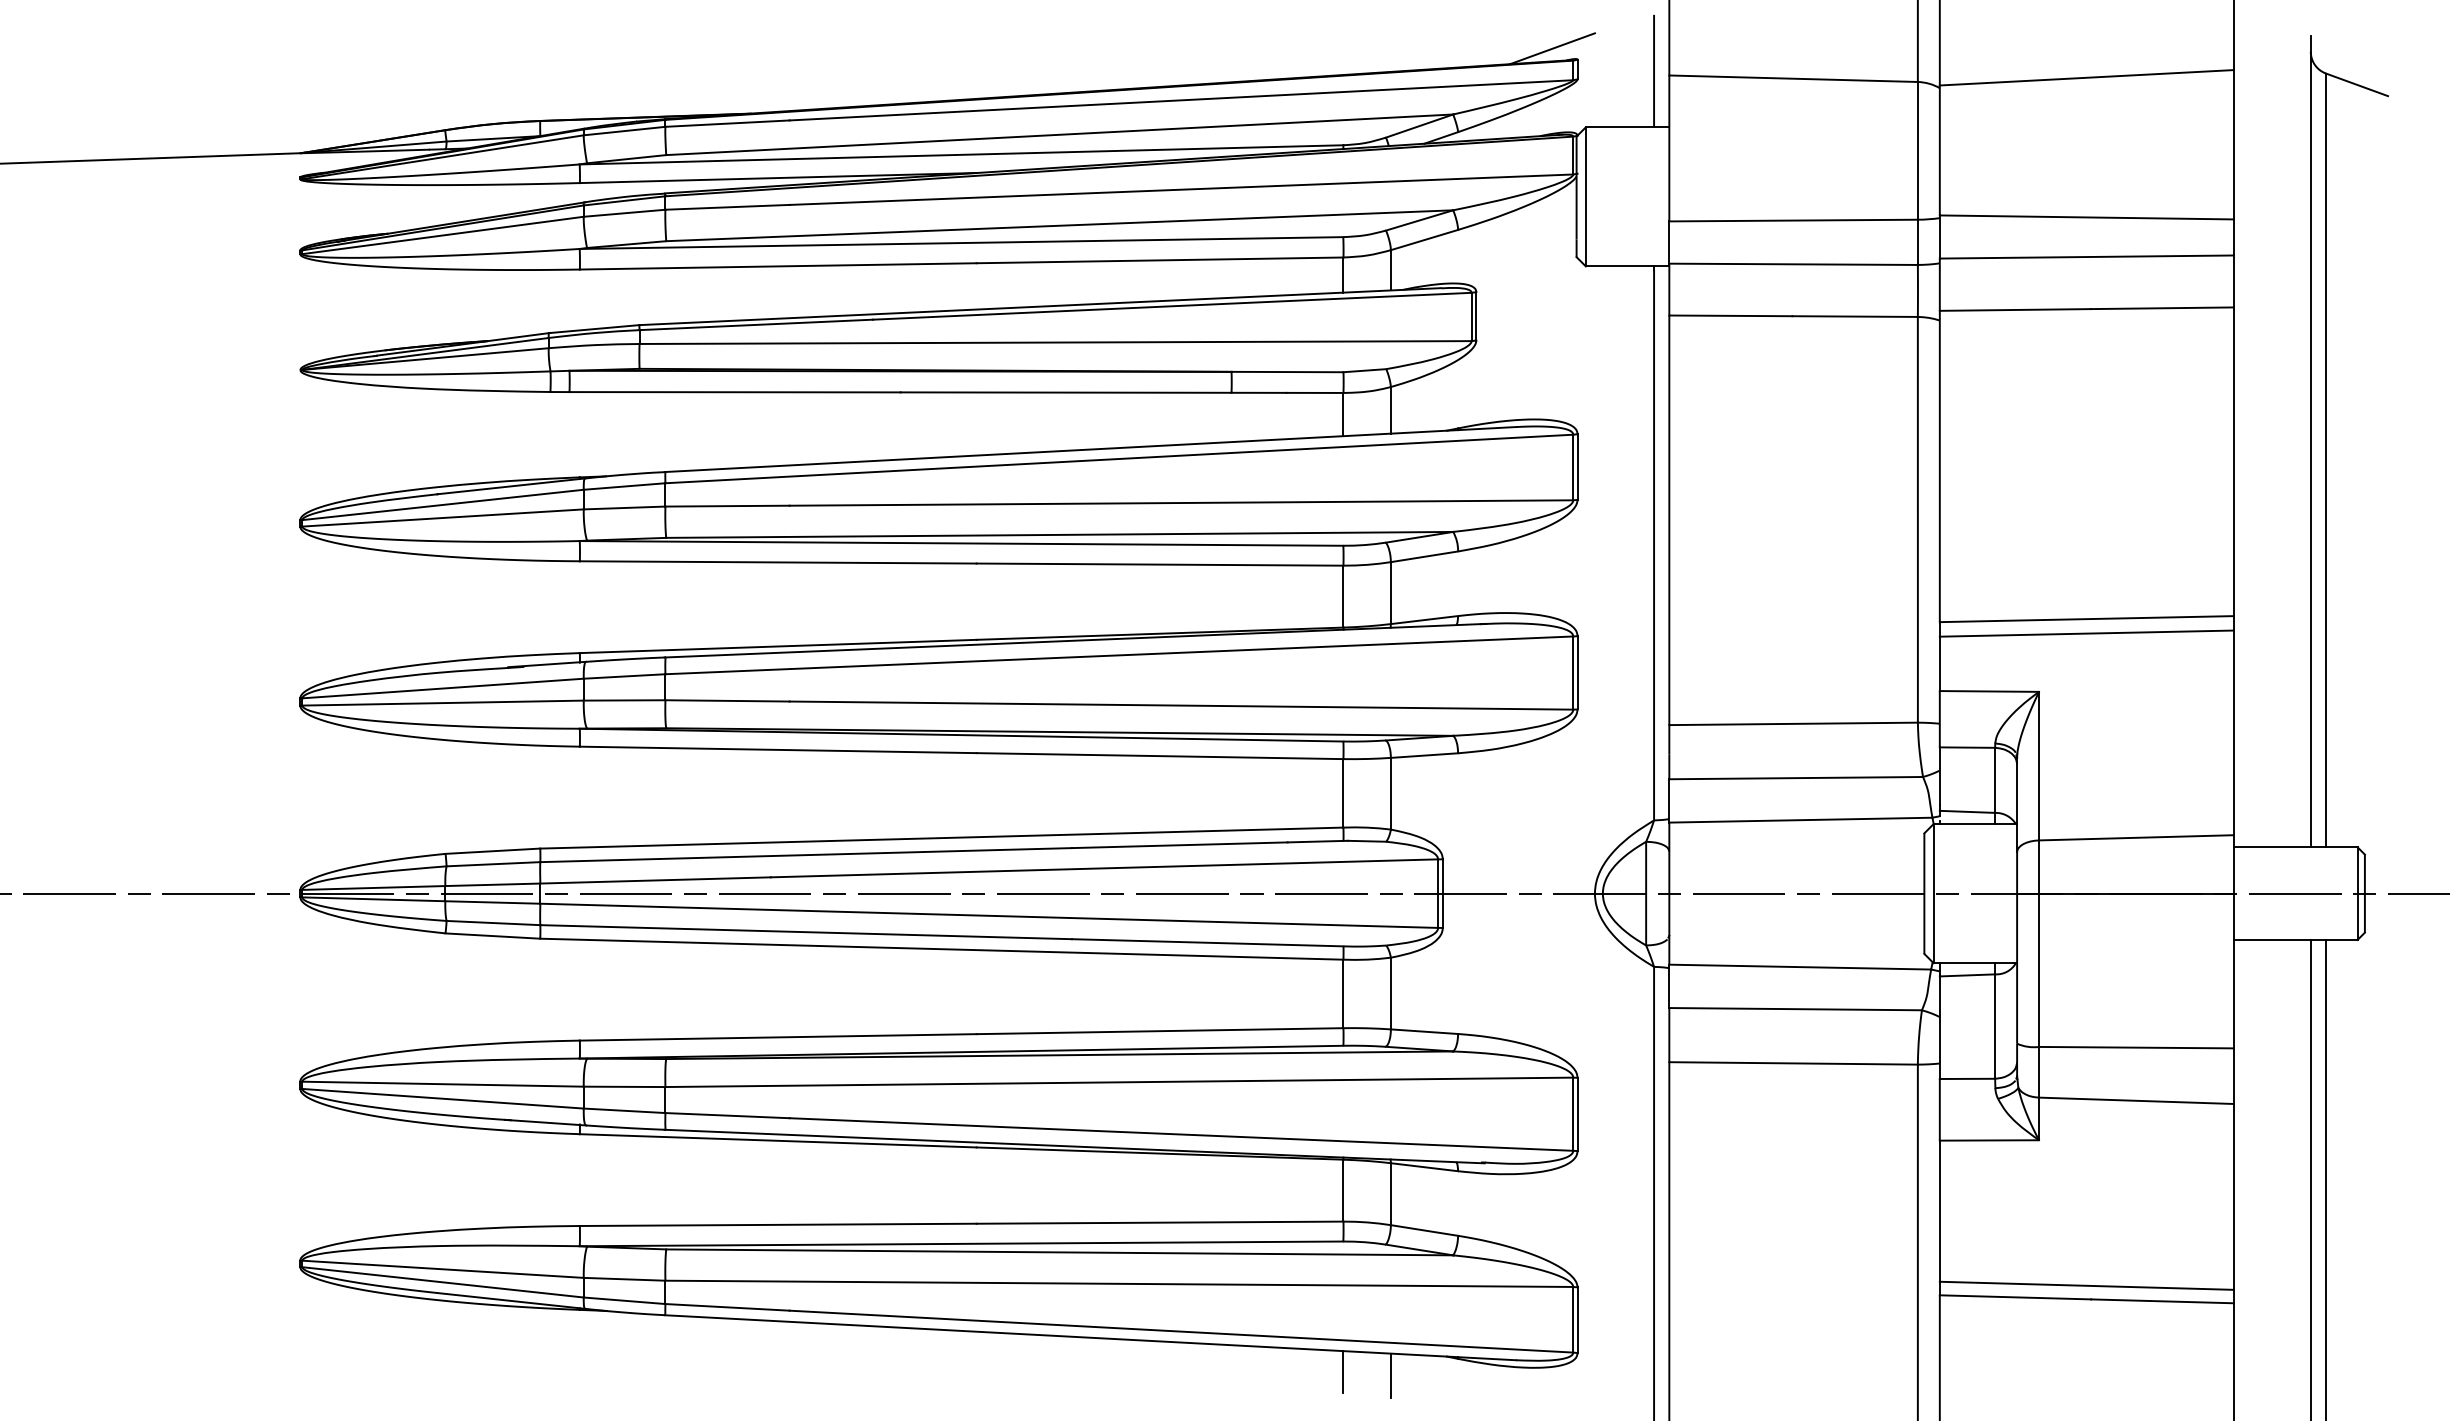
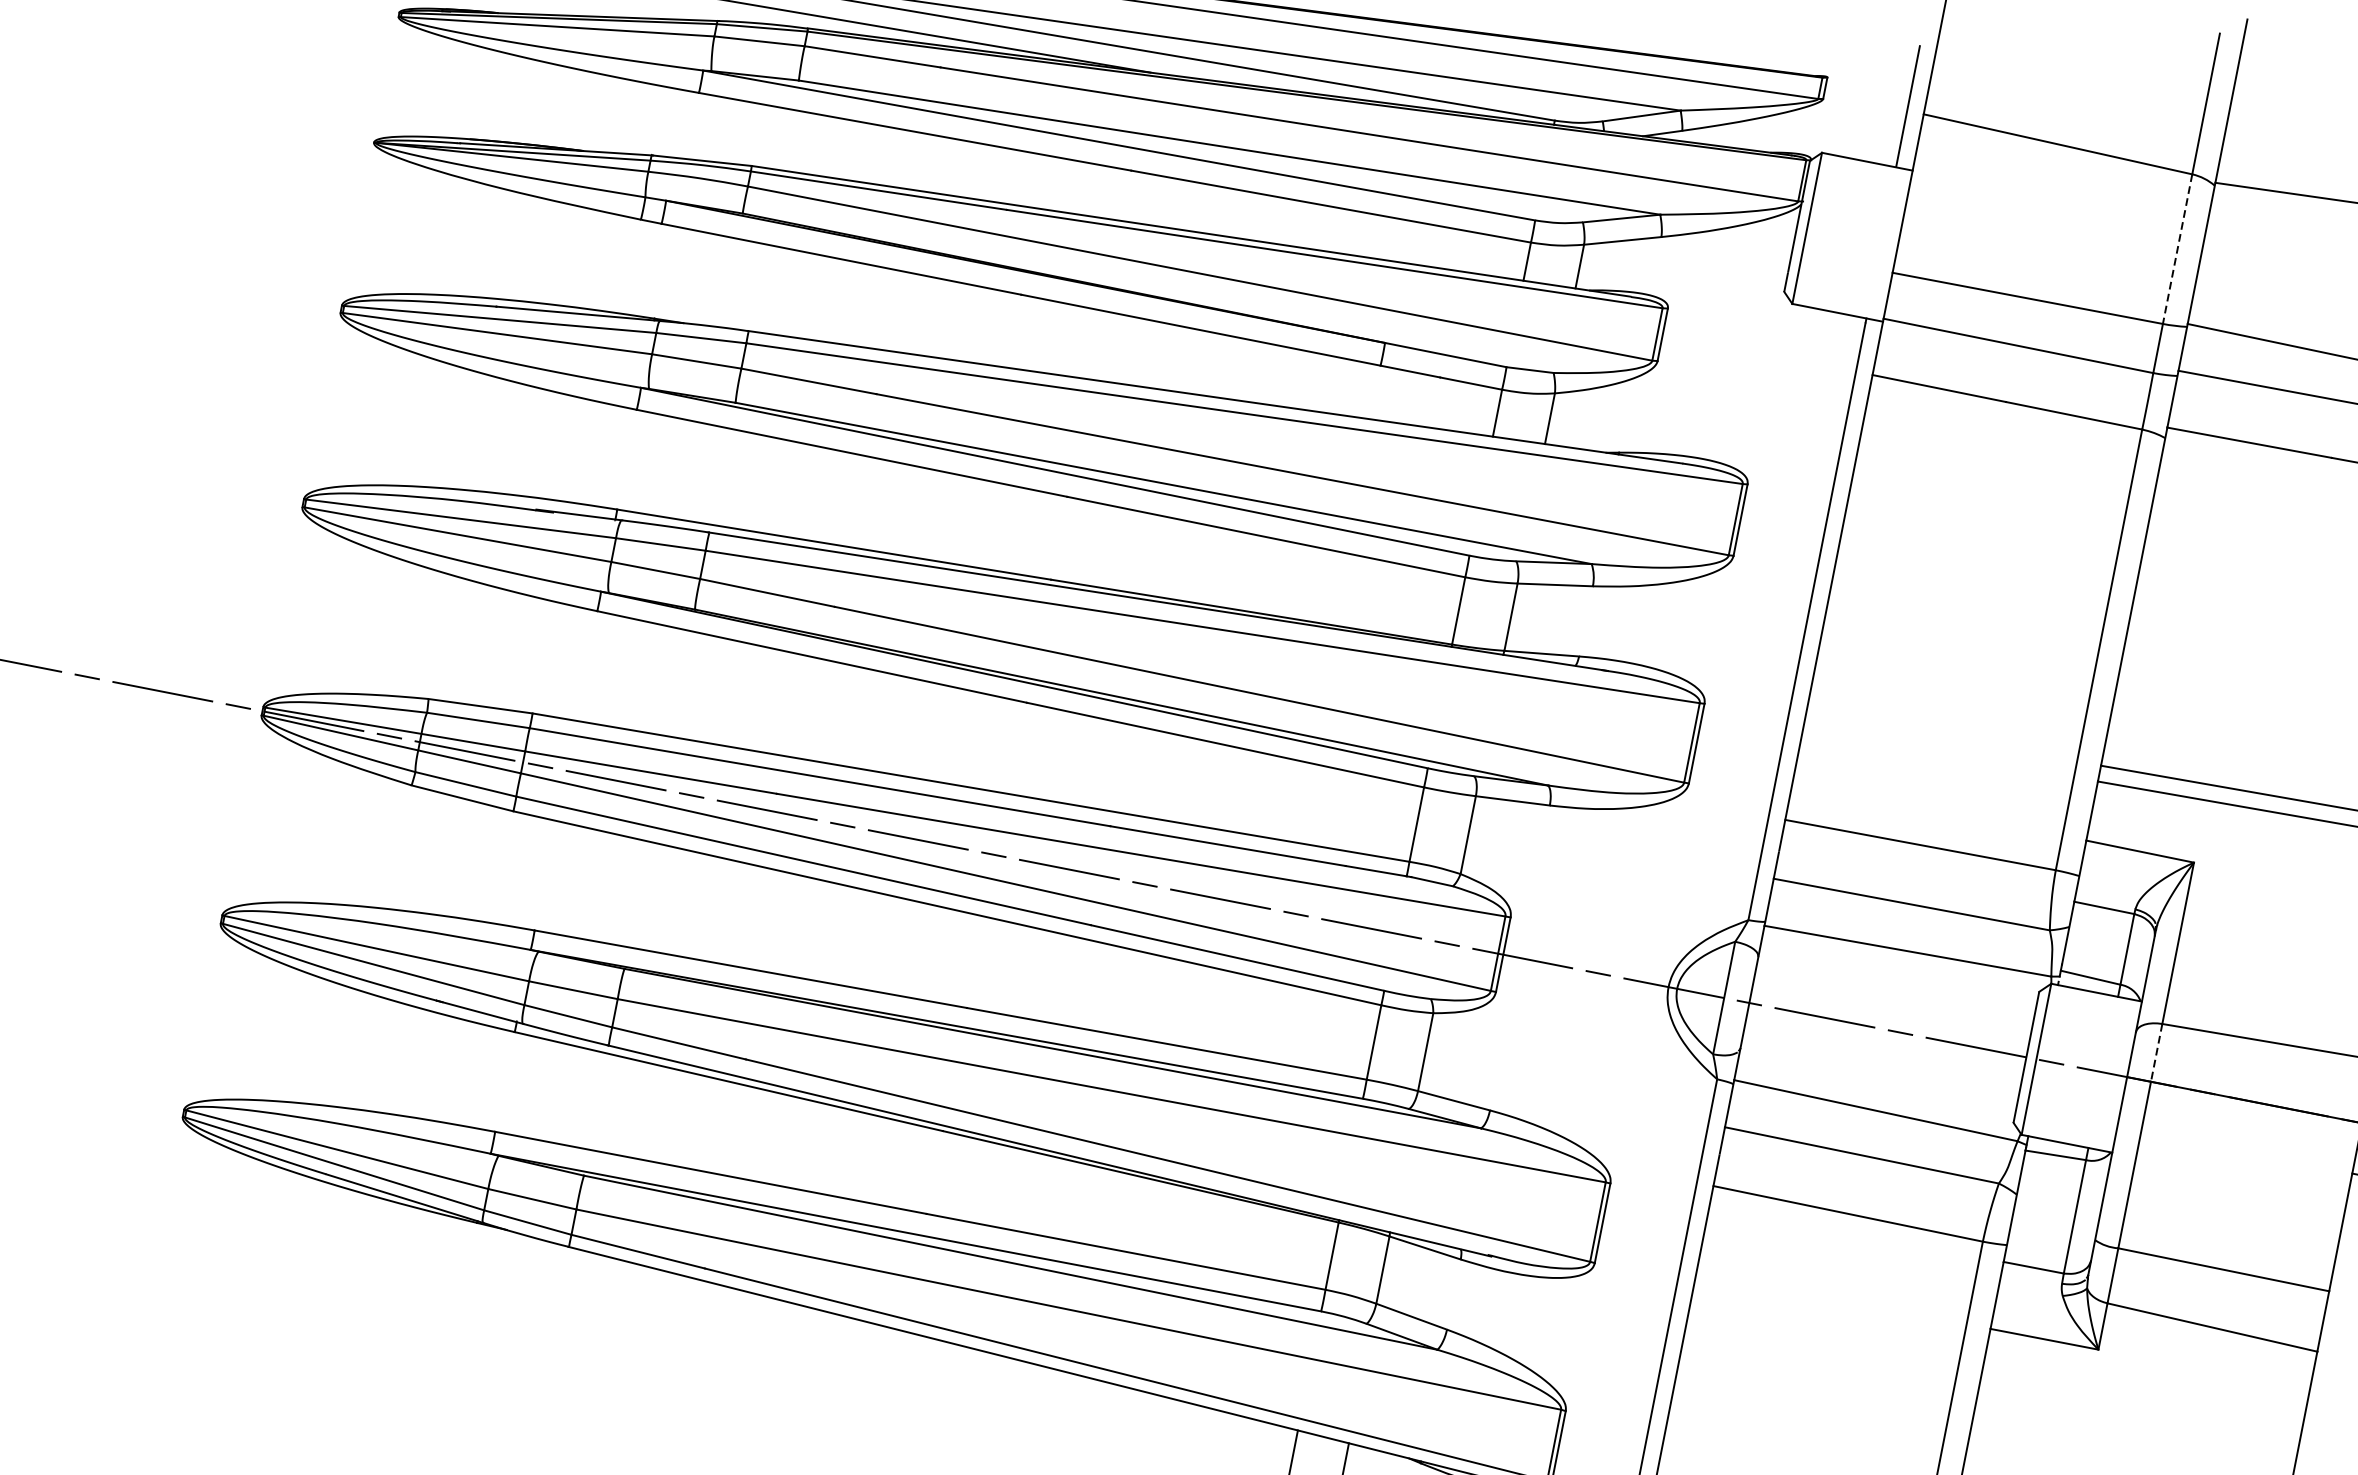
line: (1552, 48) -> (1802, 60), removed
line: (1917, 150) -> (2177, 248), solid -> dashed
line: (2039, 867) -> (2157, 1053), solid -> dashed

